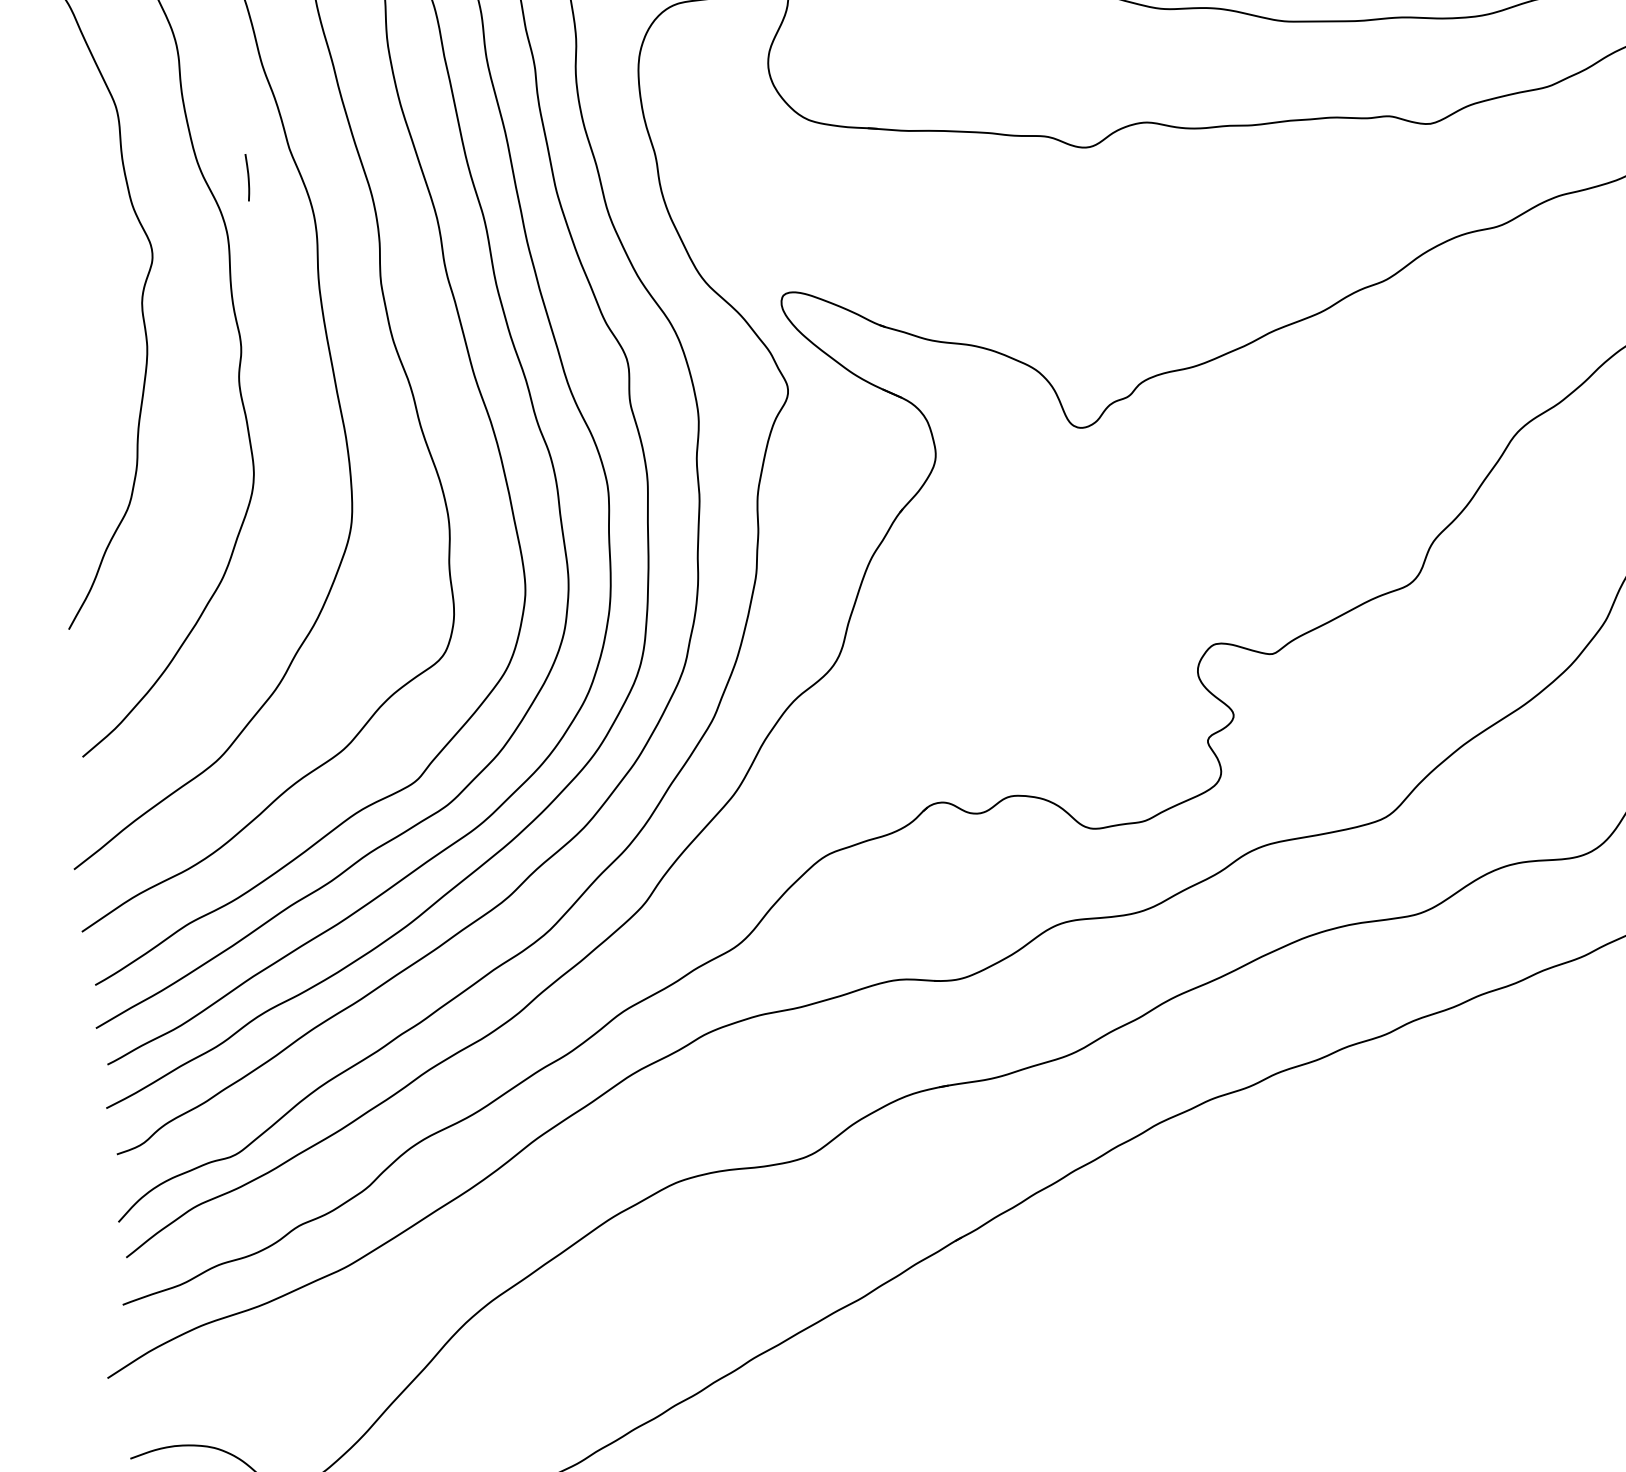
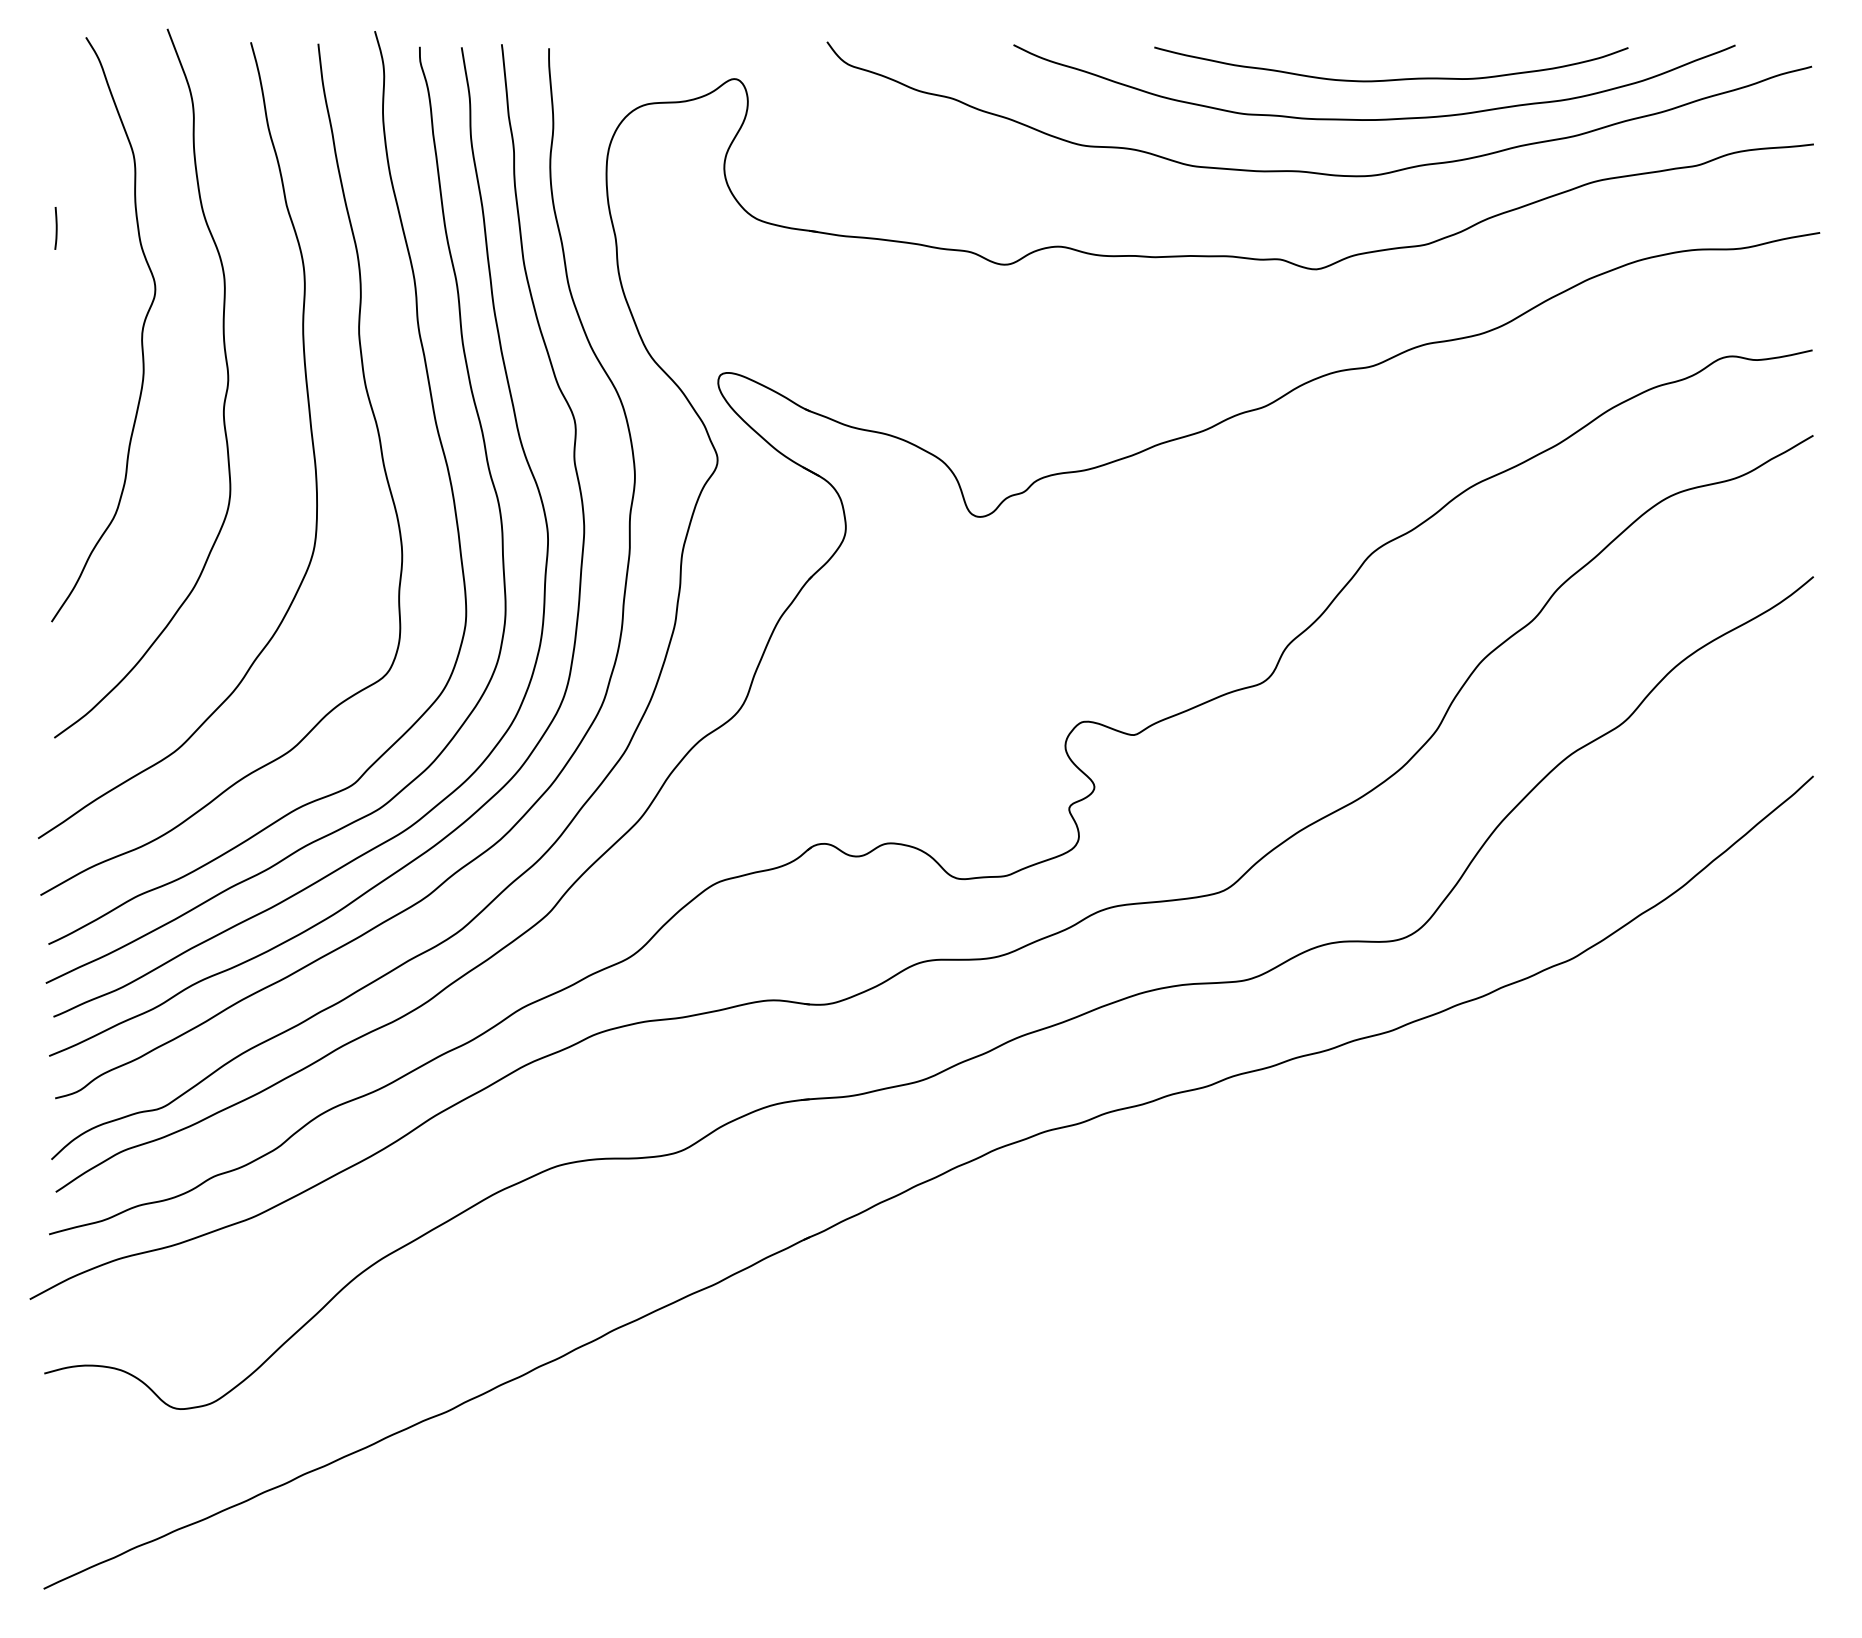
line: (247, 177) -> (55, 228), moved

